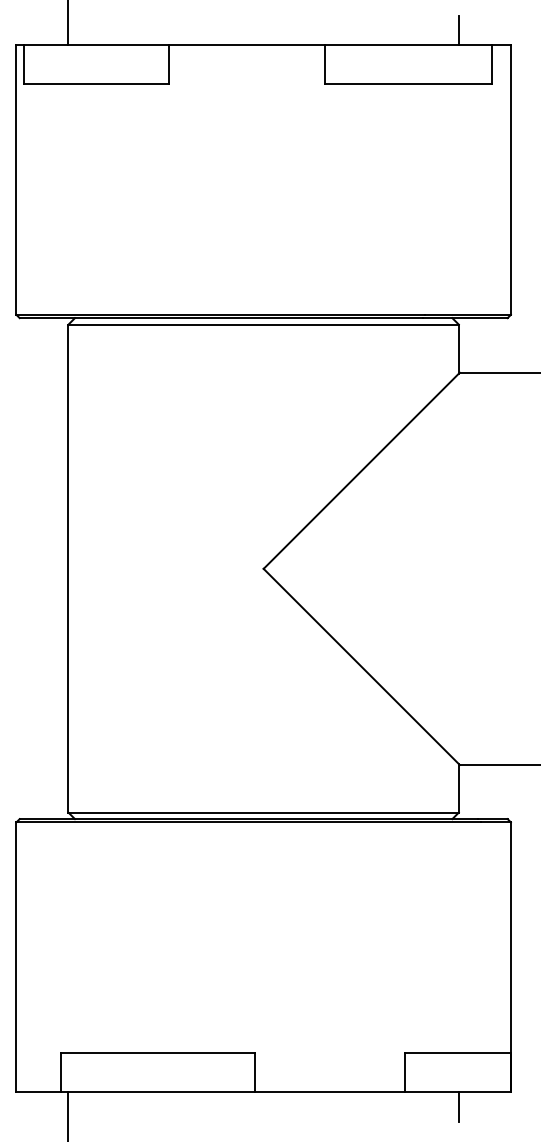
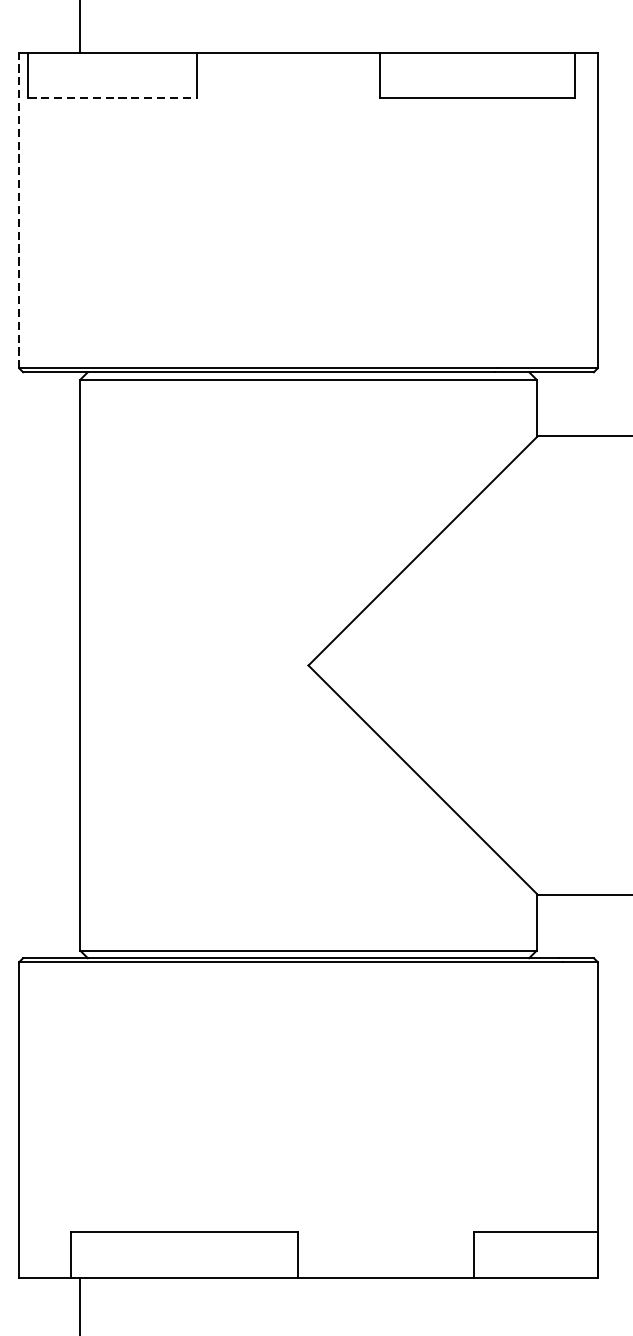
line: (458, 29) -> (536, 34), removed
line: (96, 83) -> (112, 97), solid -> dashed
line: (16, 179) -> (19, 210), solid -> dashed
line: (458, 1106) -> (536, 1294), removed

